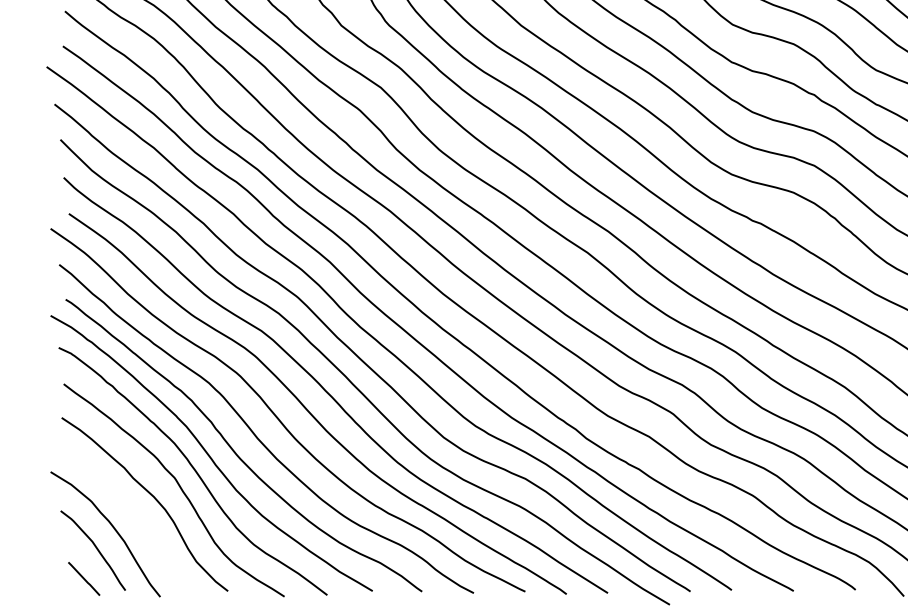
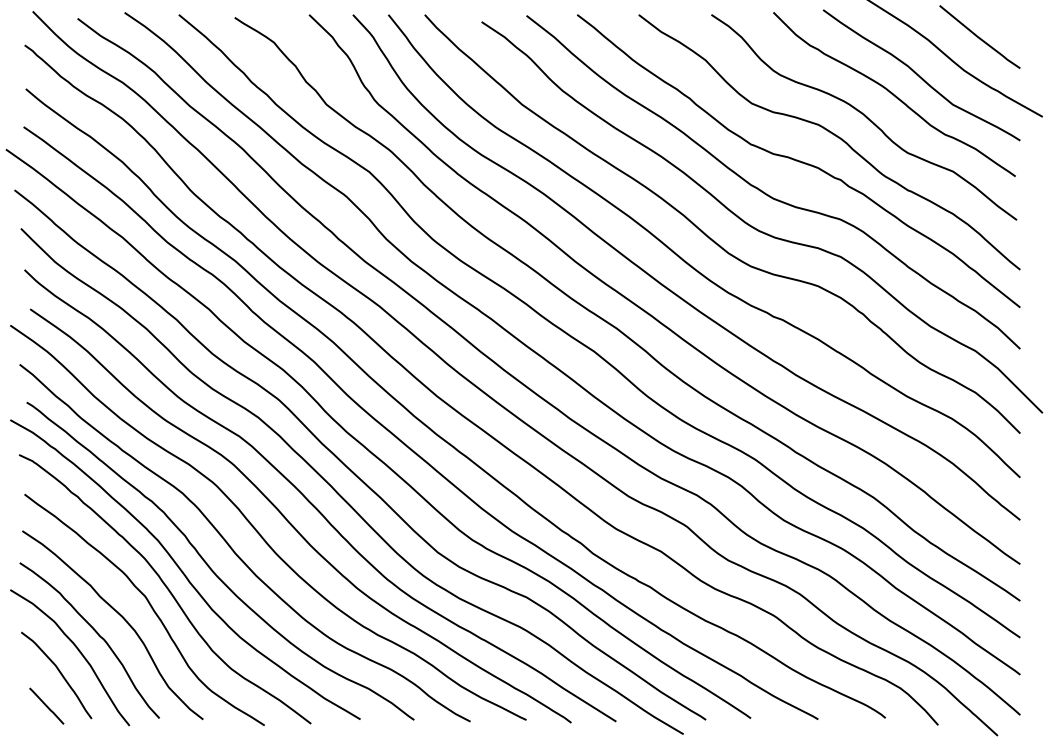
curve: (129, 512) -> (96, 633), added

